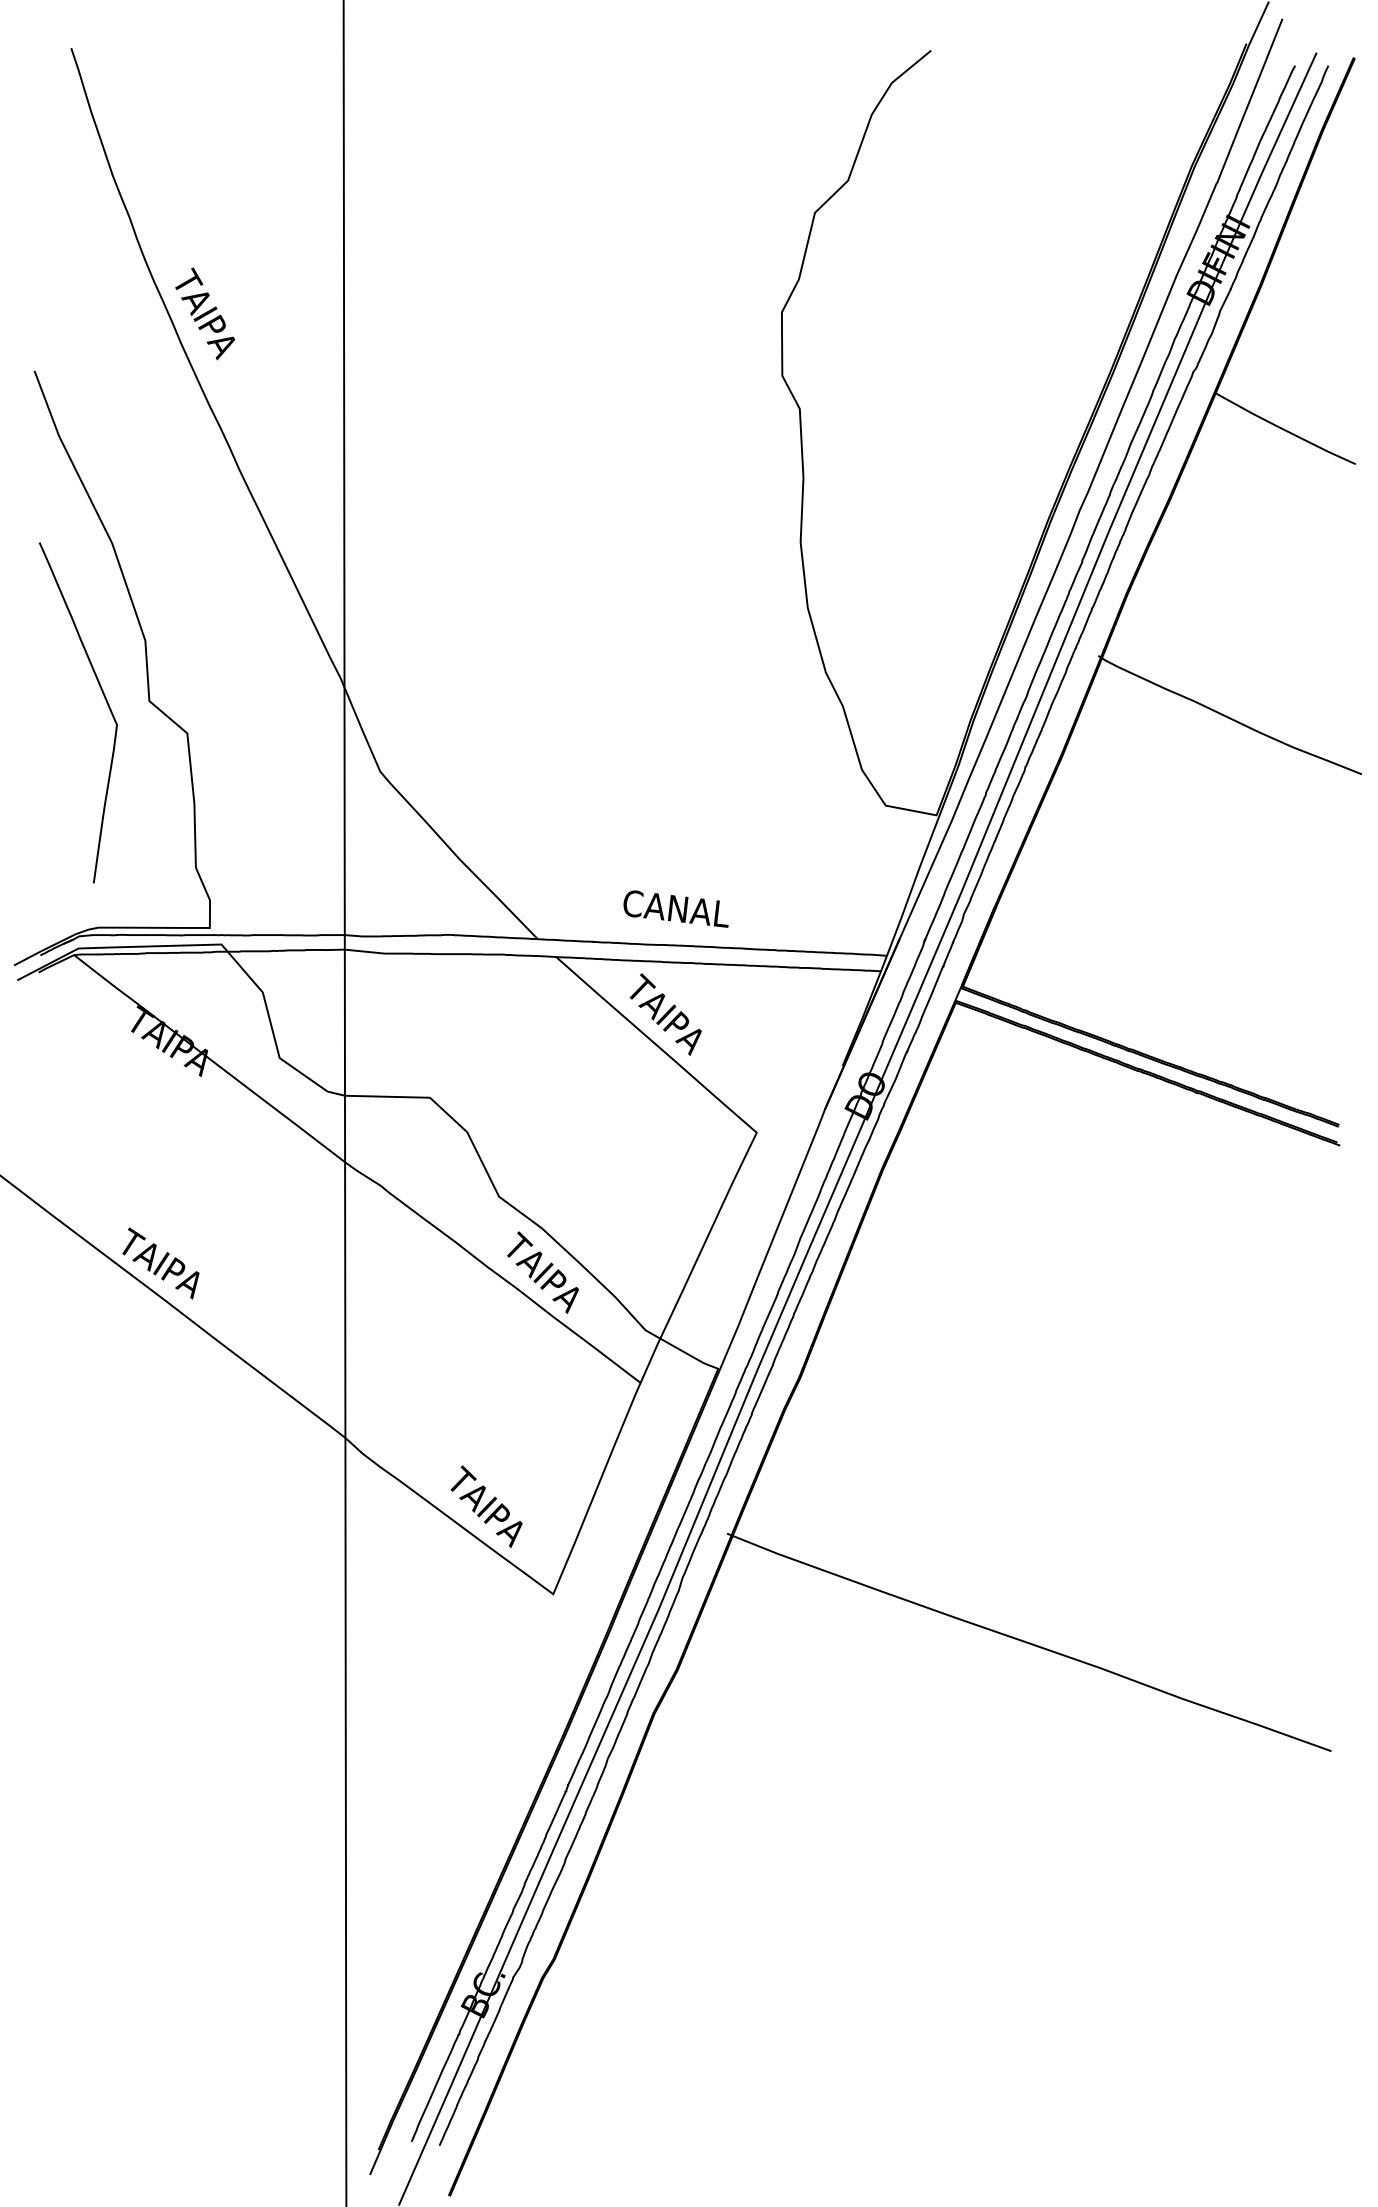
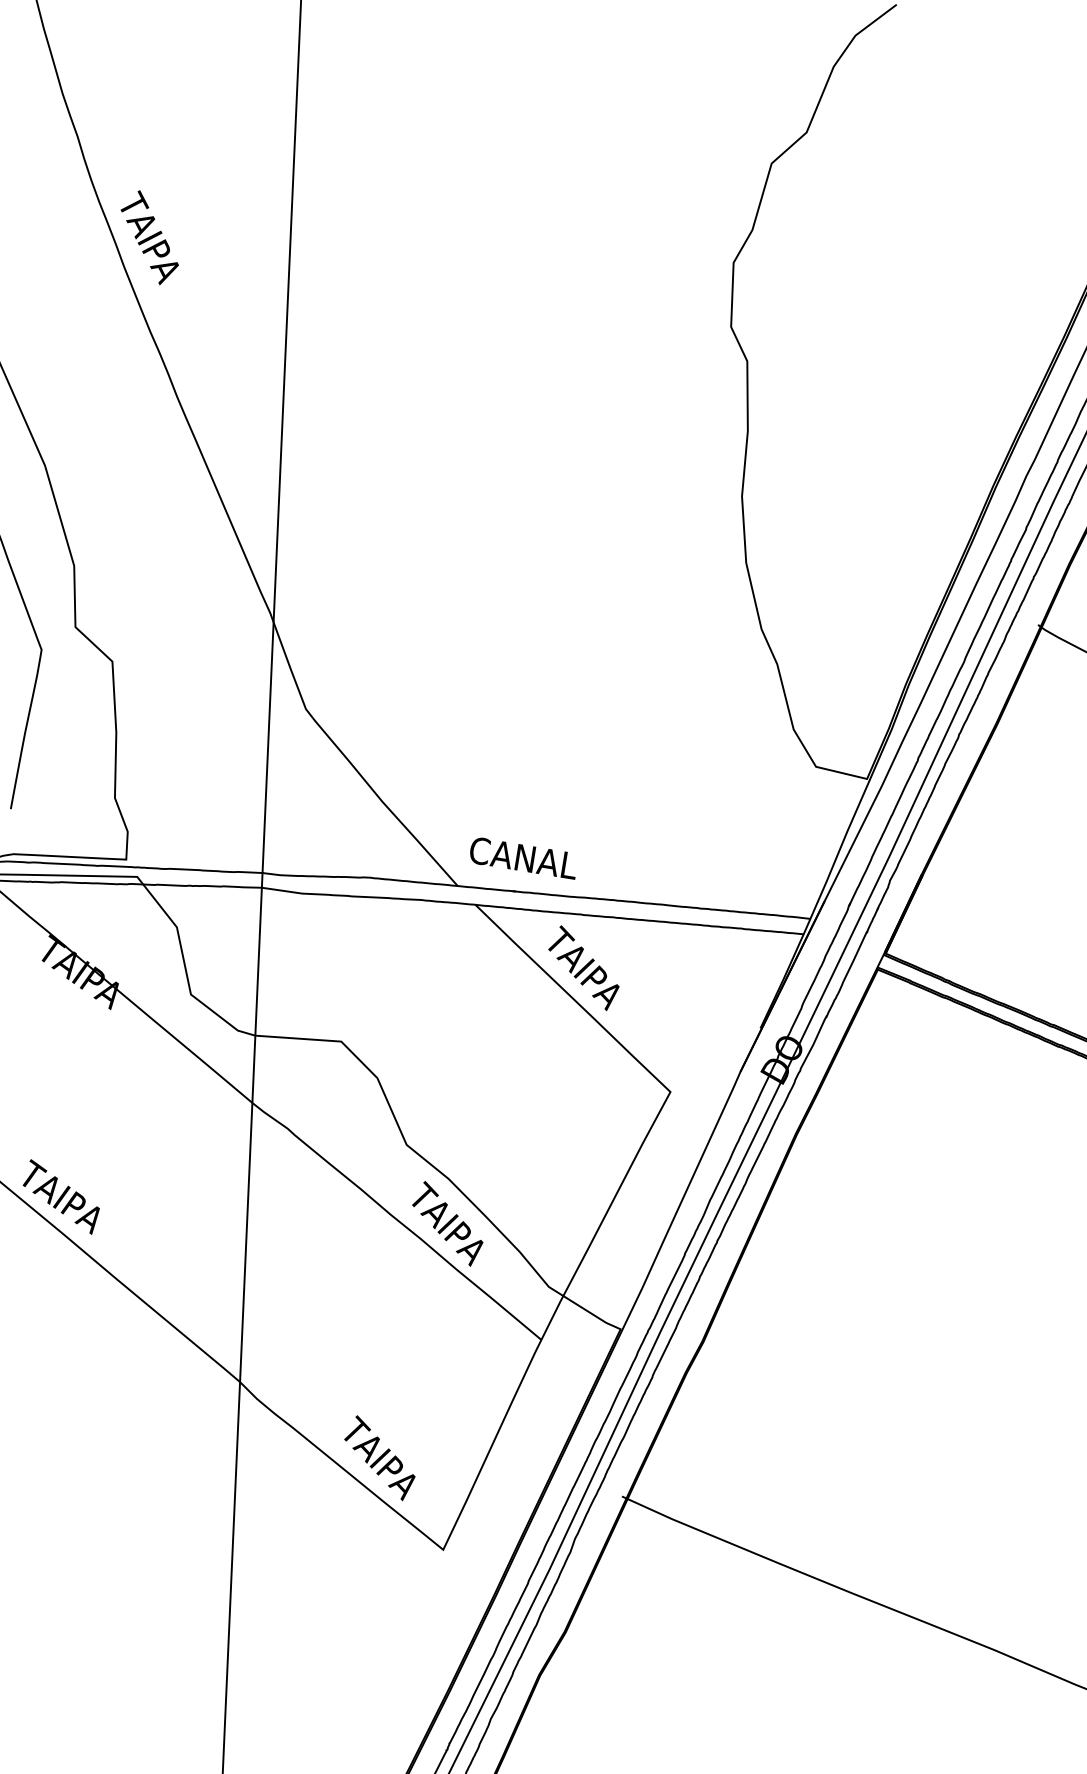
text: (675, 908) -> (522, 857), moved

